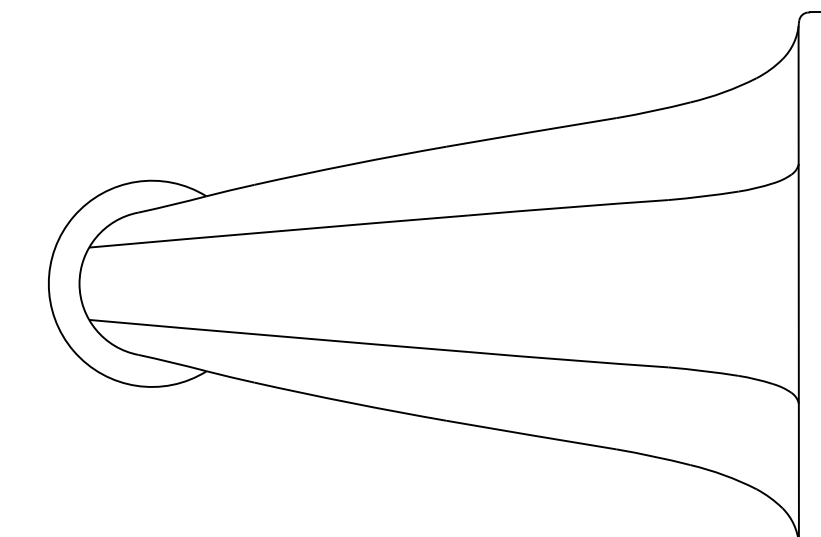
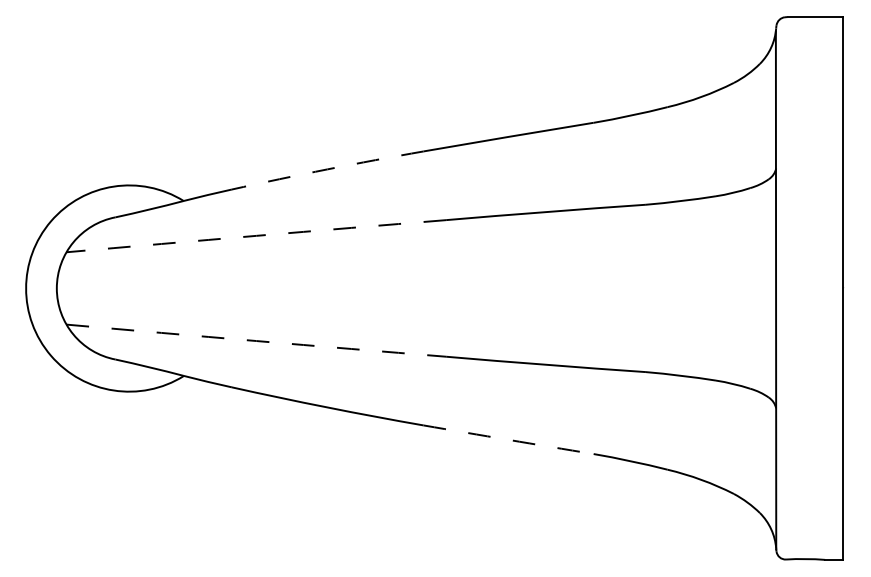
arc: (350, 164) -> (327, 169), solid -> dashed
arc: (279, 230) -> (256, 235), solid -> dashed
arc: (279, 336) -> (256, 341), solid -> dashed
arc: (531, 434) -> (508, 439), solid -> dashed

